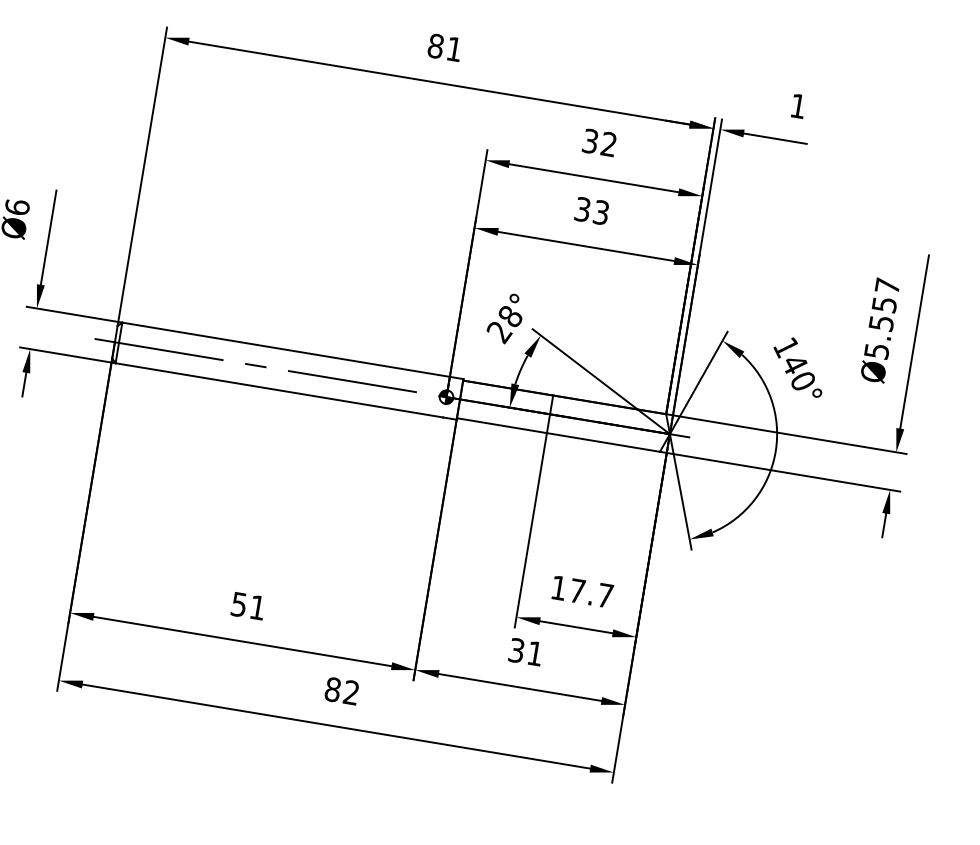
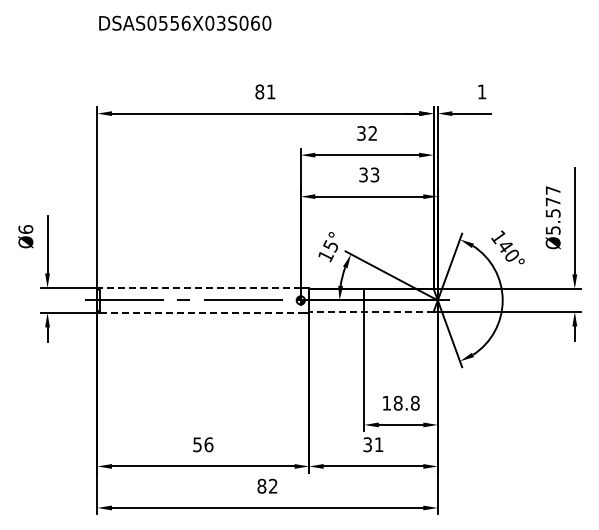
text: (885, 304) -> (553, 201), Ø5.557 -> Ø5.577
text: (504, 324) -> (328, 251), 28° -> 15°
line: (284, 348) -> (199, 287), solid -> dashed
line: (279, 389) -> (200, 312), solid -> dashed
line: (557, 434) -> (370, 311), solid -> dashed
text: (591, 592) -> (406, 402), 17.7 -> 18.8
text: (257, 607) -> (208, 444), 51 -> 56

